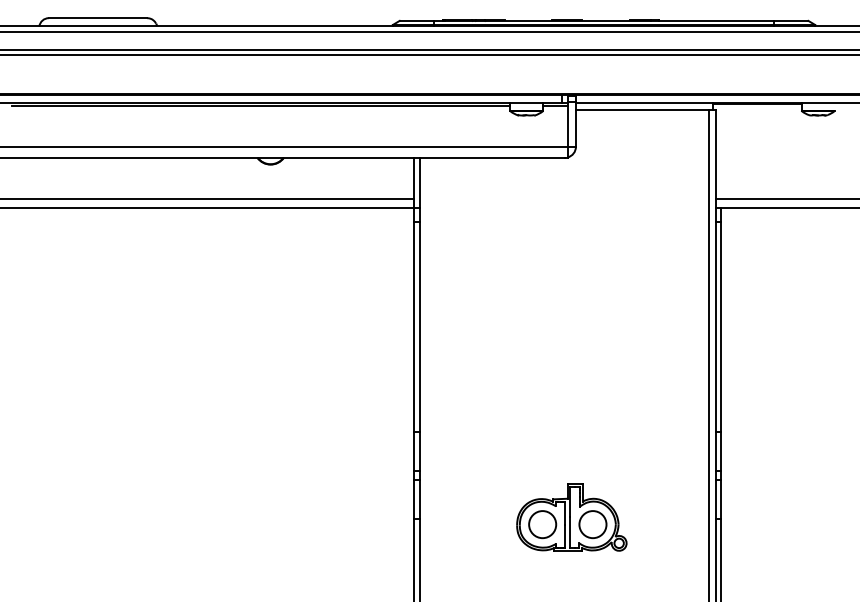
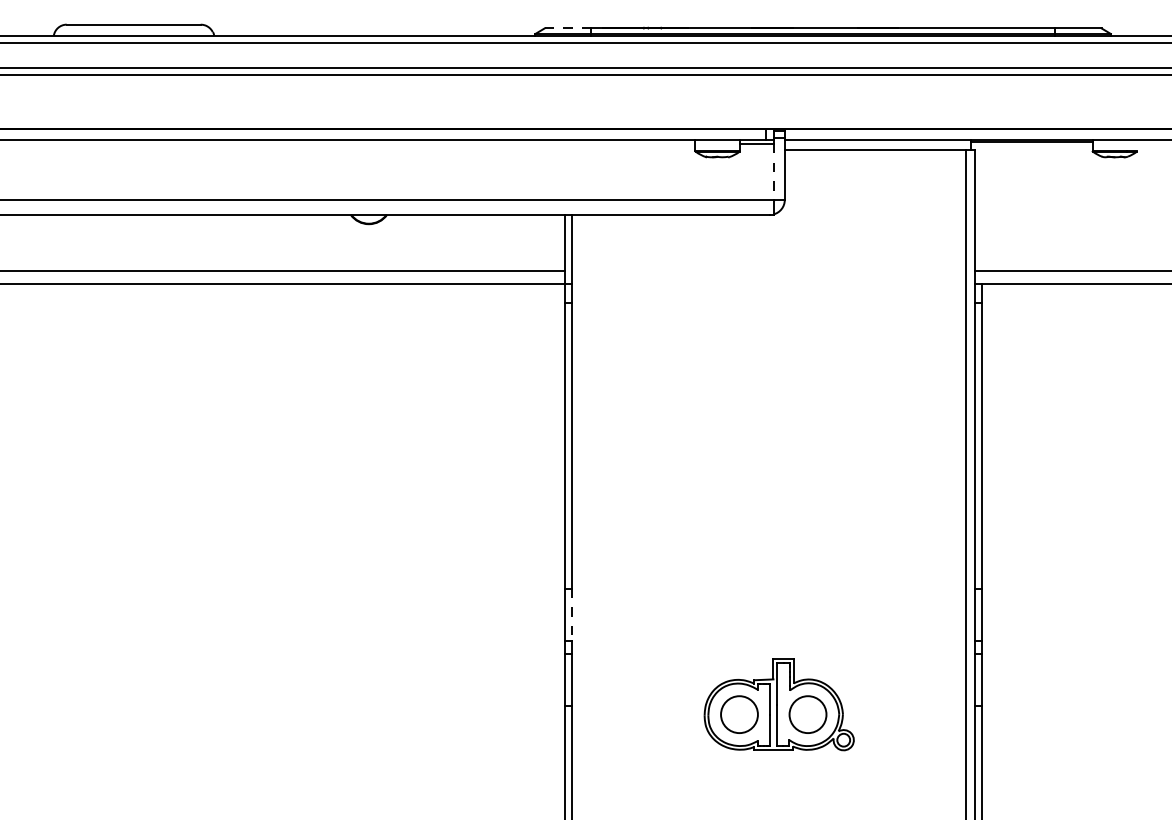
line: (417, 20) -> (568, 28), solid -> dashed
line: (260, 106) -> (355, 144), removed
line: (567, 125) -> (773, 171), solid -> dashed
line: (420, 451) -> (572, 615), solid -> dashed

